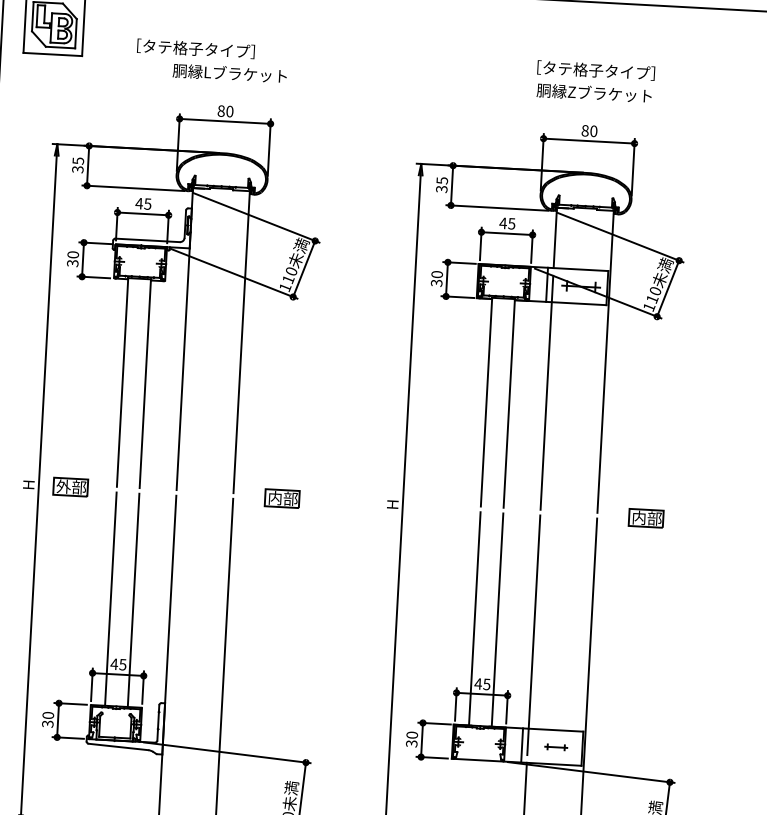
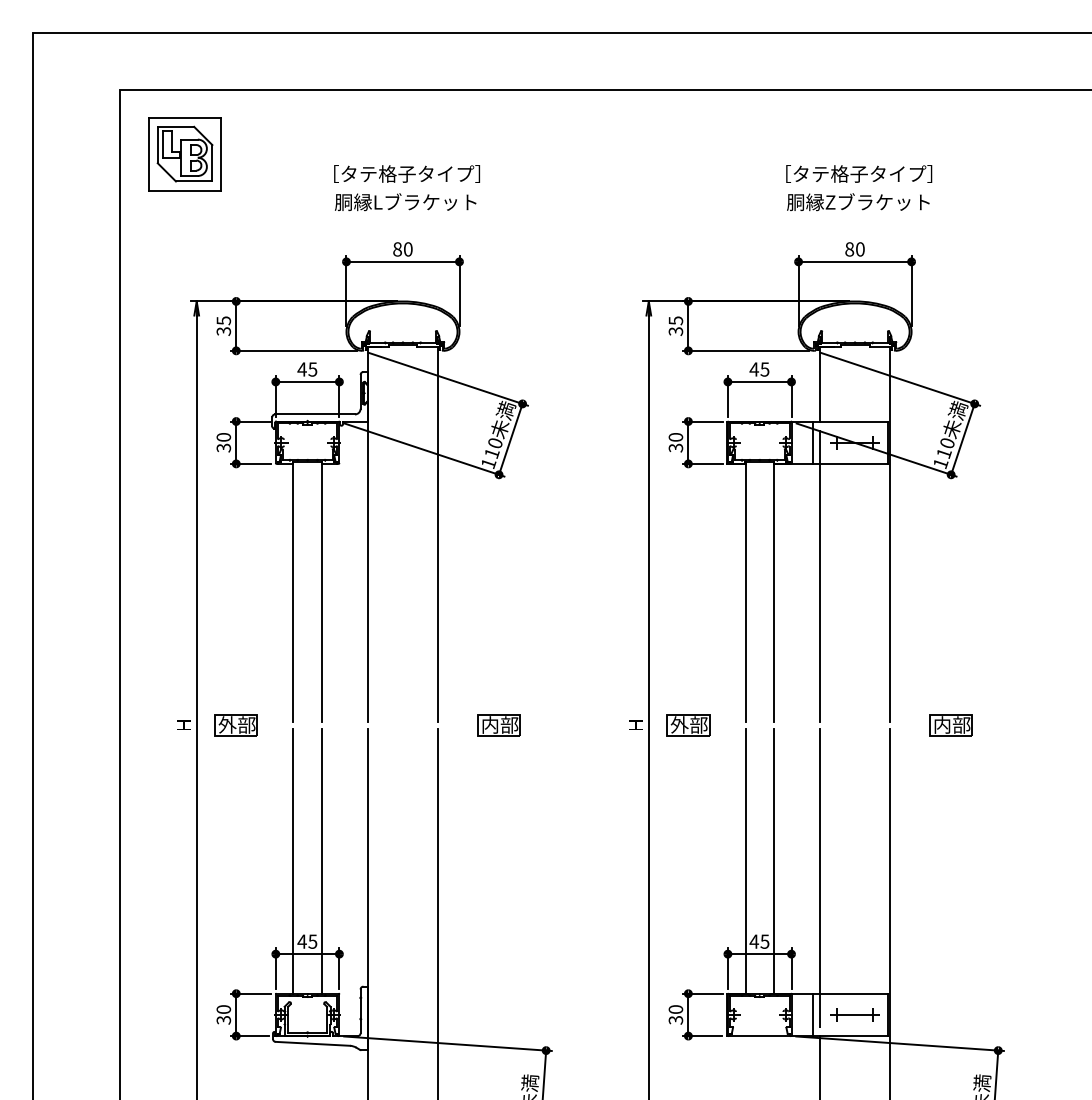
text: (195, 48) -> (406, 173), moved
part: (434, 507) -> (688, 725), added
part: (555, 746) -> (854, 1014), size x1.67

